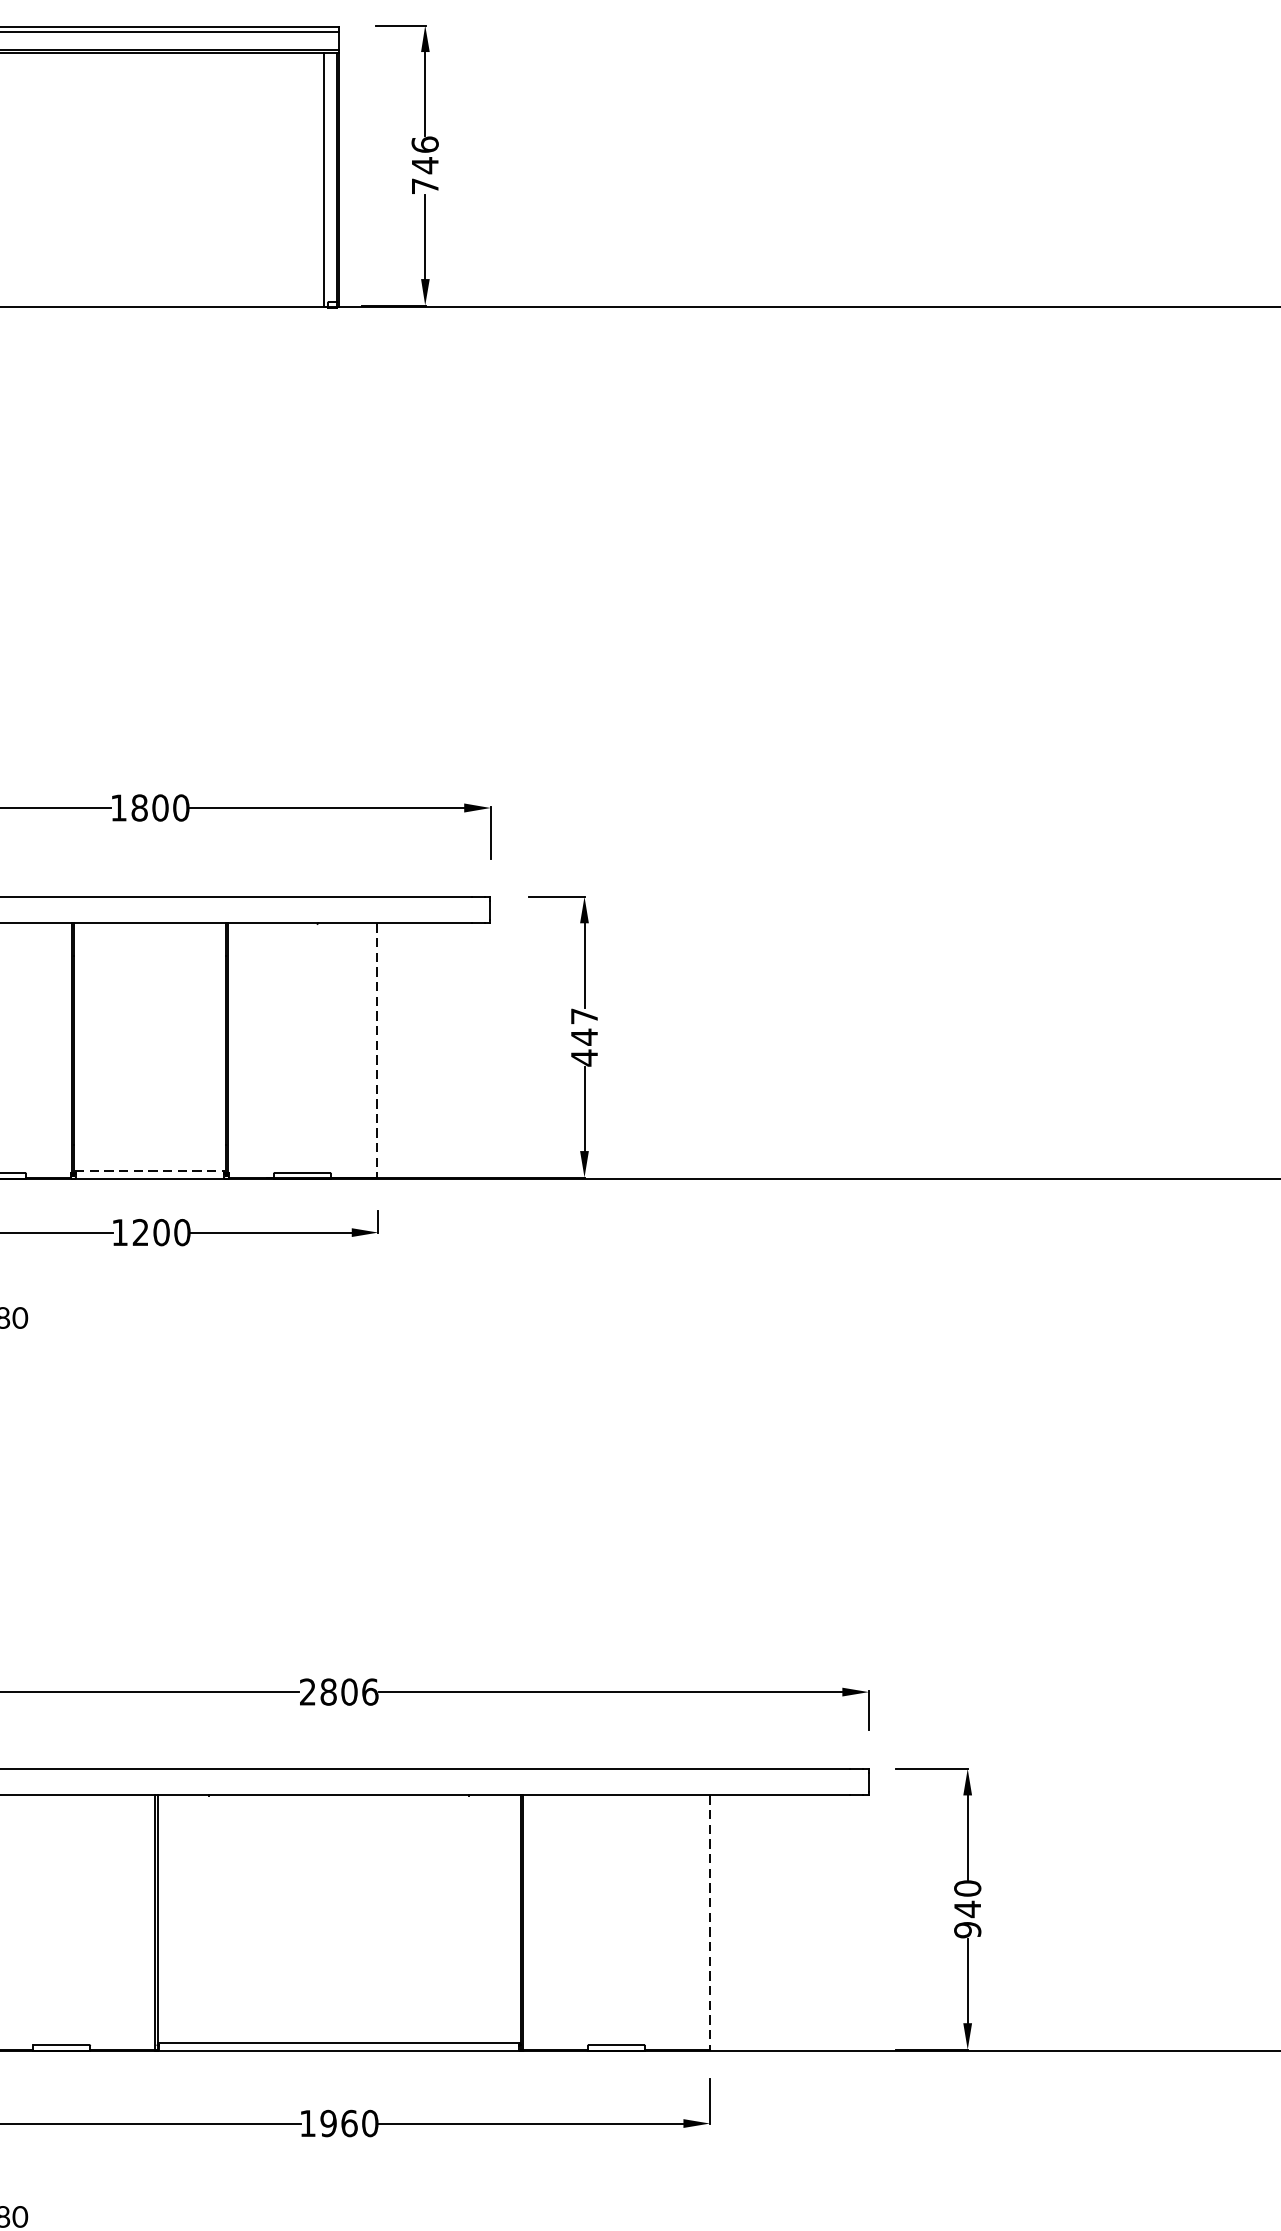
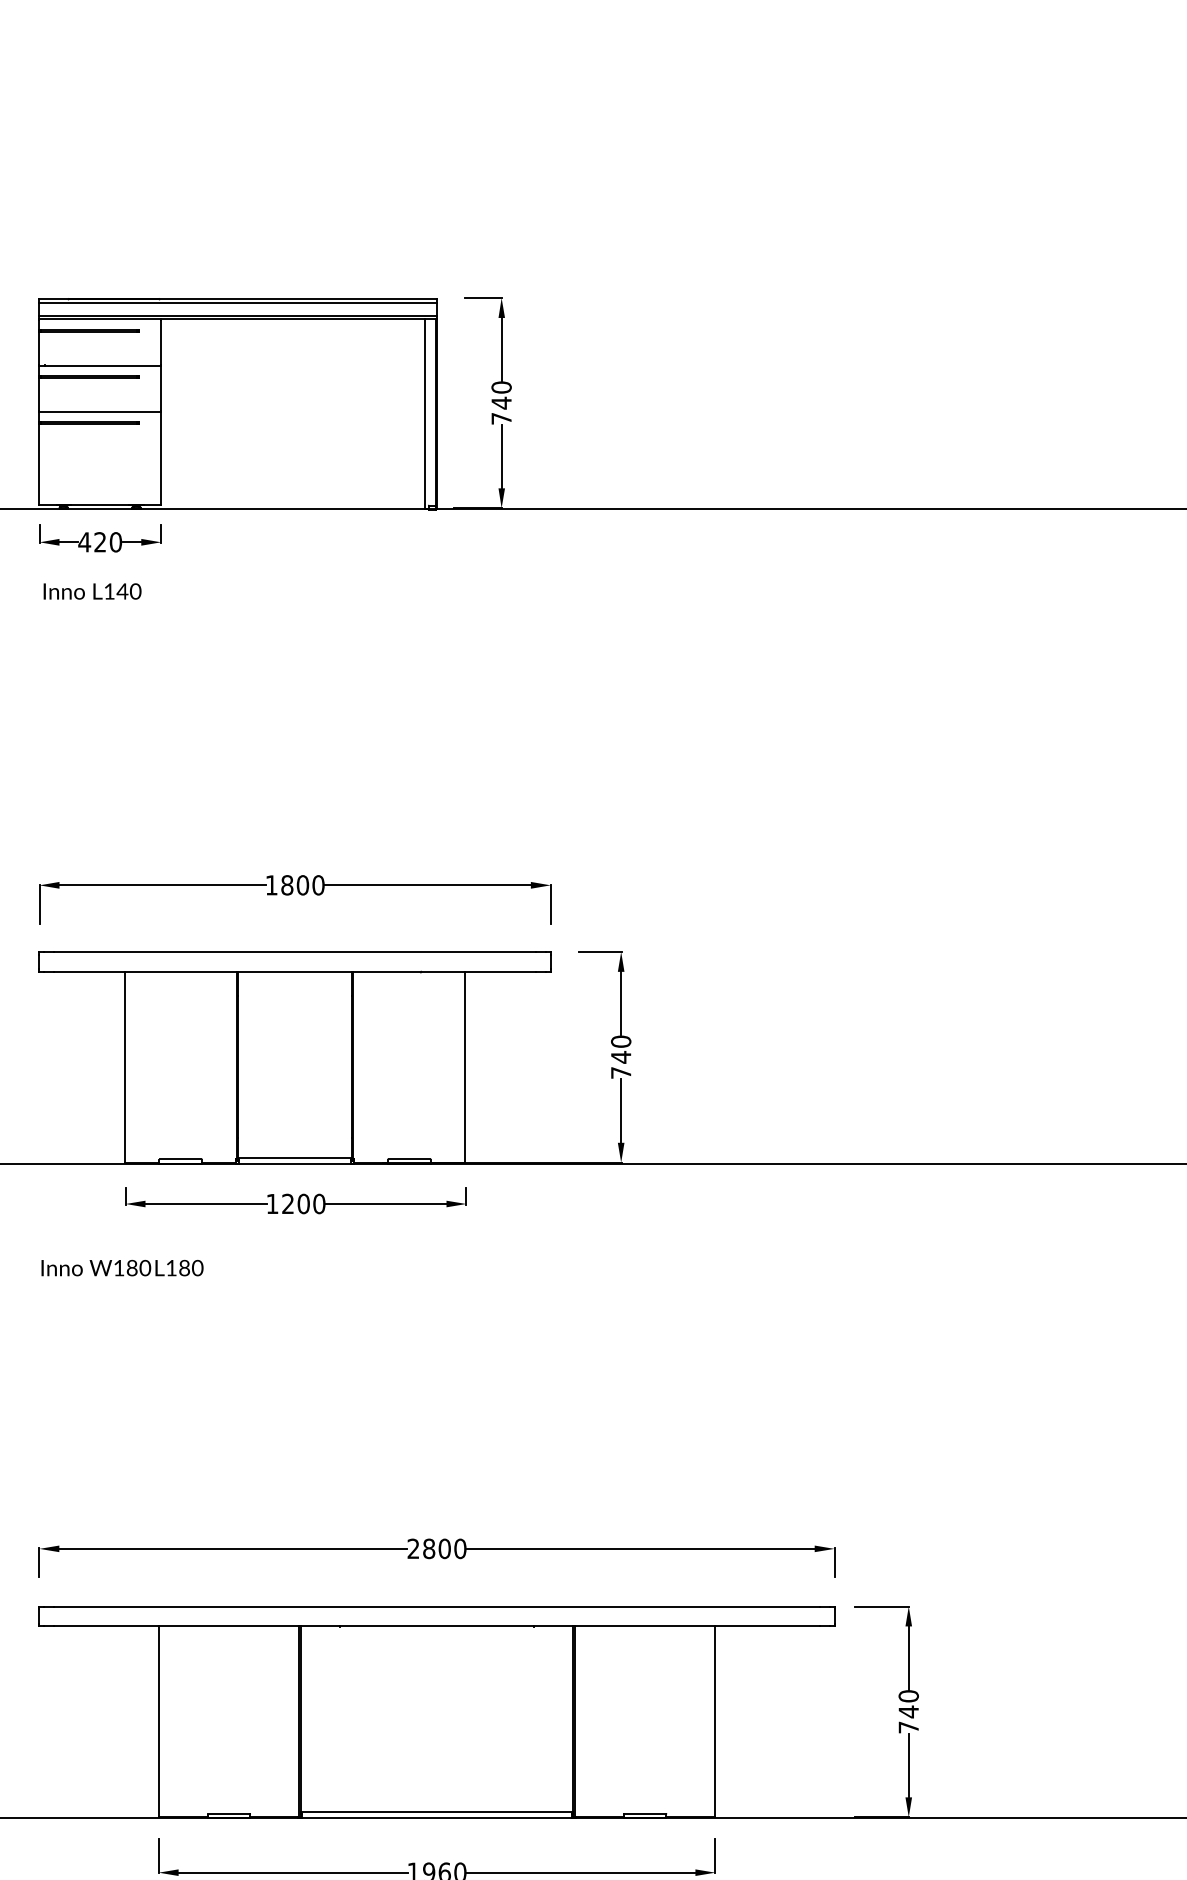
text: (425, 144) -> (501, 387), 746 -> 740
text: (584, 1037) -> (621, 1057), 447 -> 740
line: (377, 1050) -> (465, 1067), dashed -> solid
line: (150, 1170) -> (295, 1157), dashed -> solid
text: (370, 1691) -> (460, 1548), 2806 -> 2800
line: (710, 1923) -> (715, 1722), dashed -> solid
text: (967, 1930) -> (908, 1727), 940 -> 740

